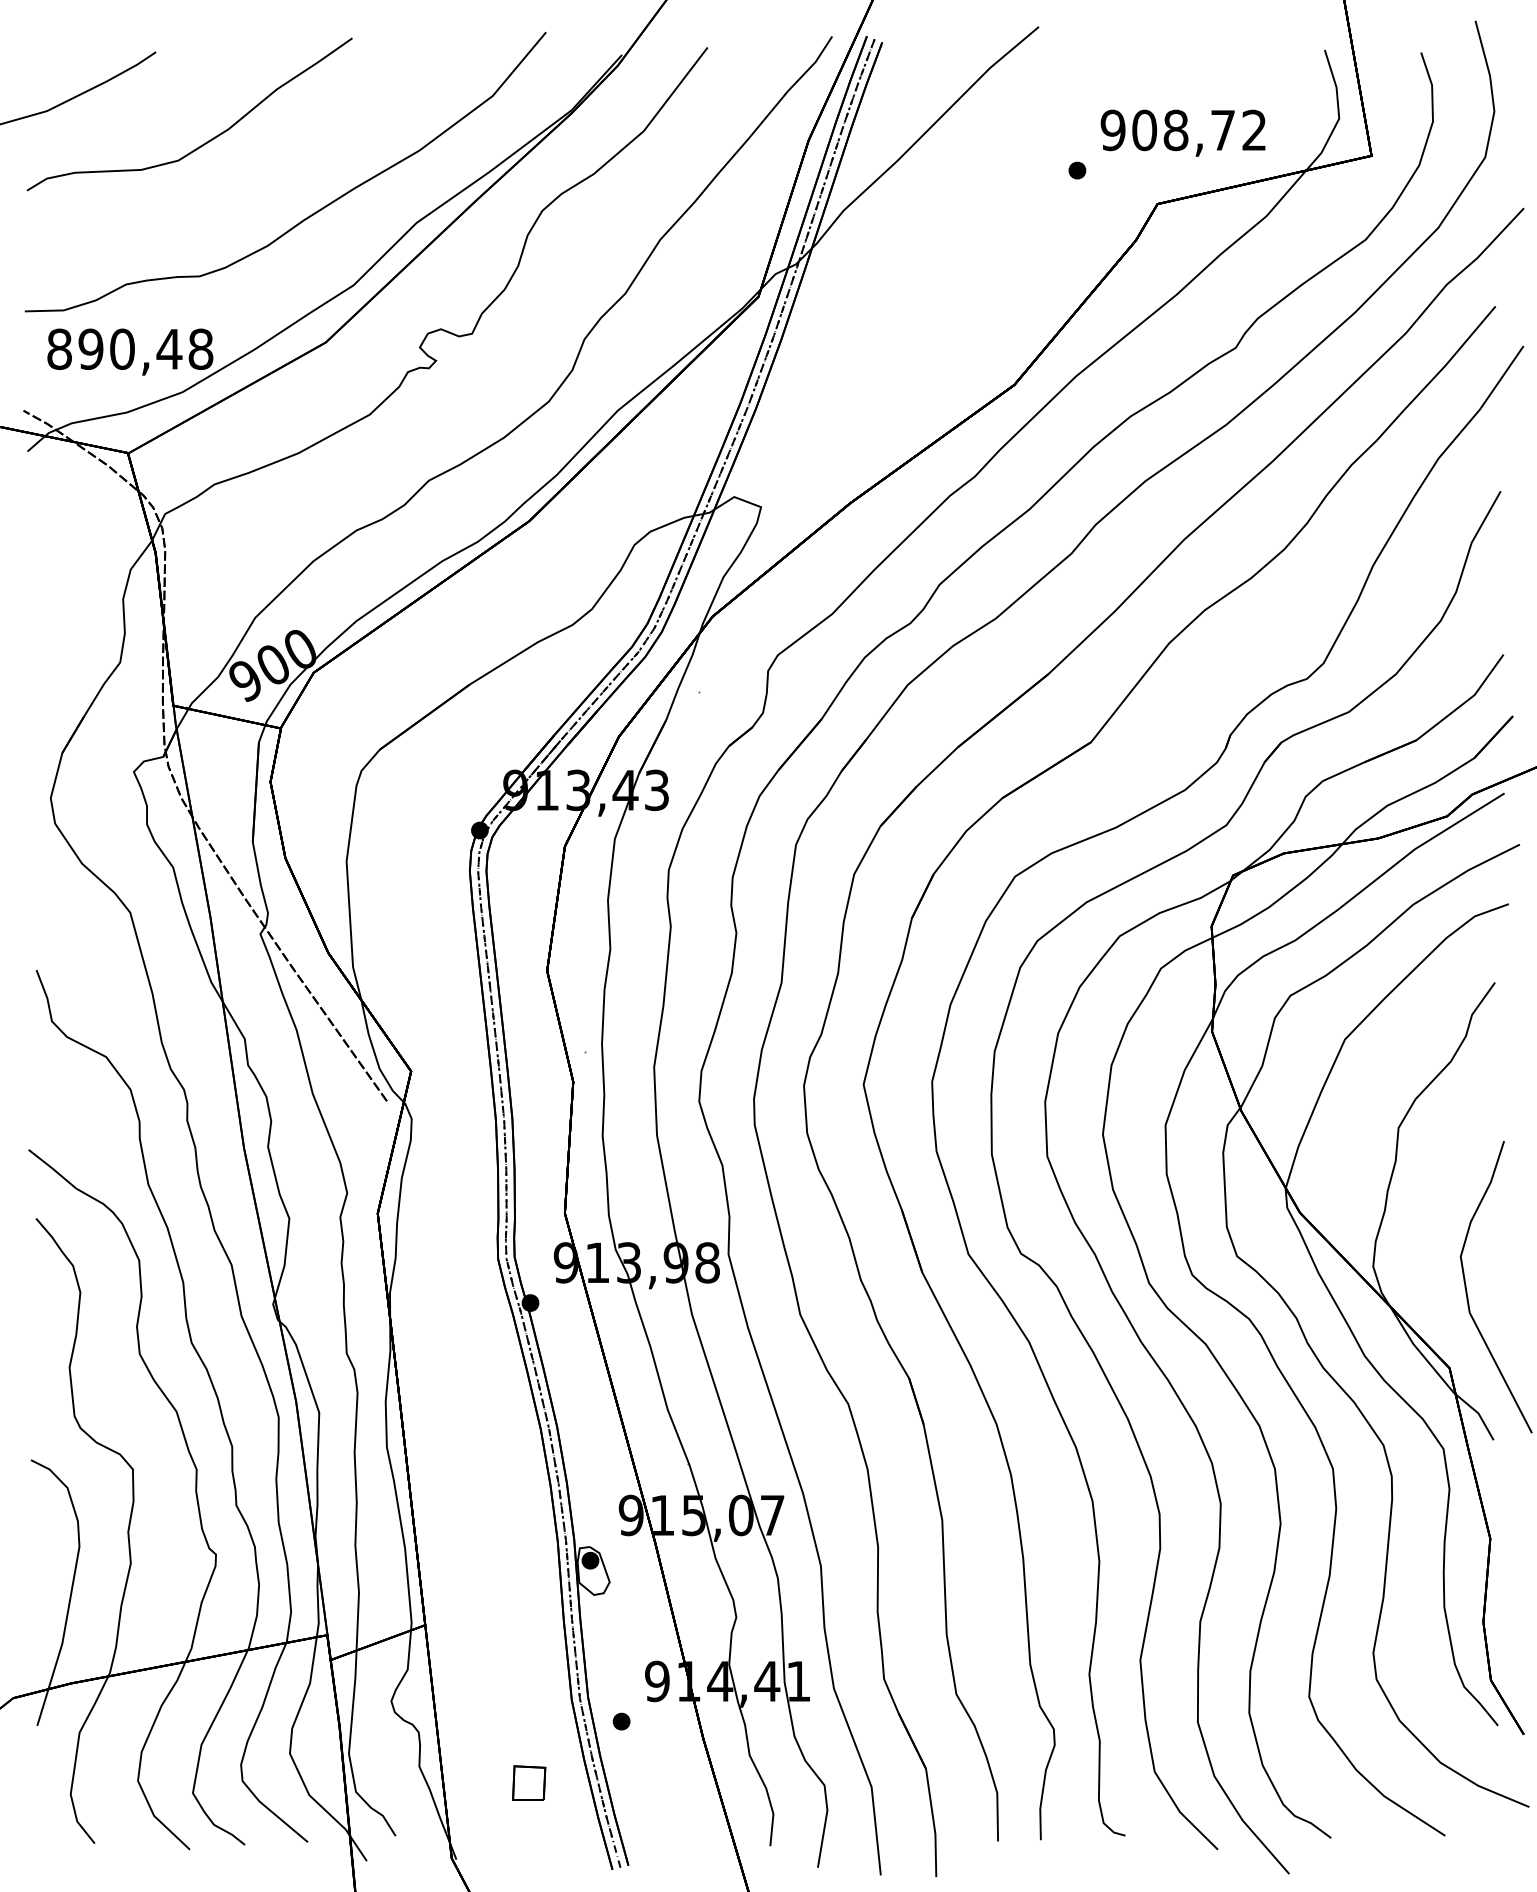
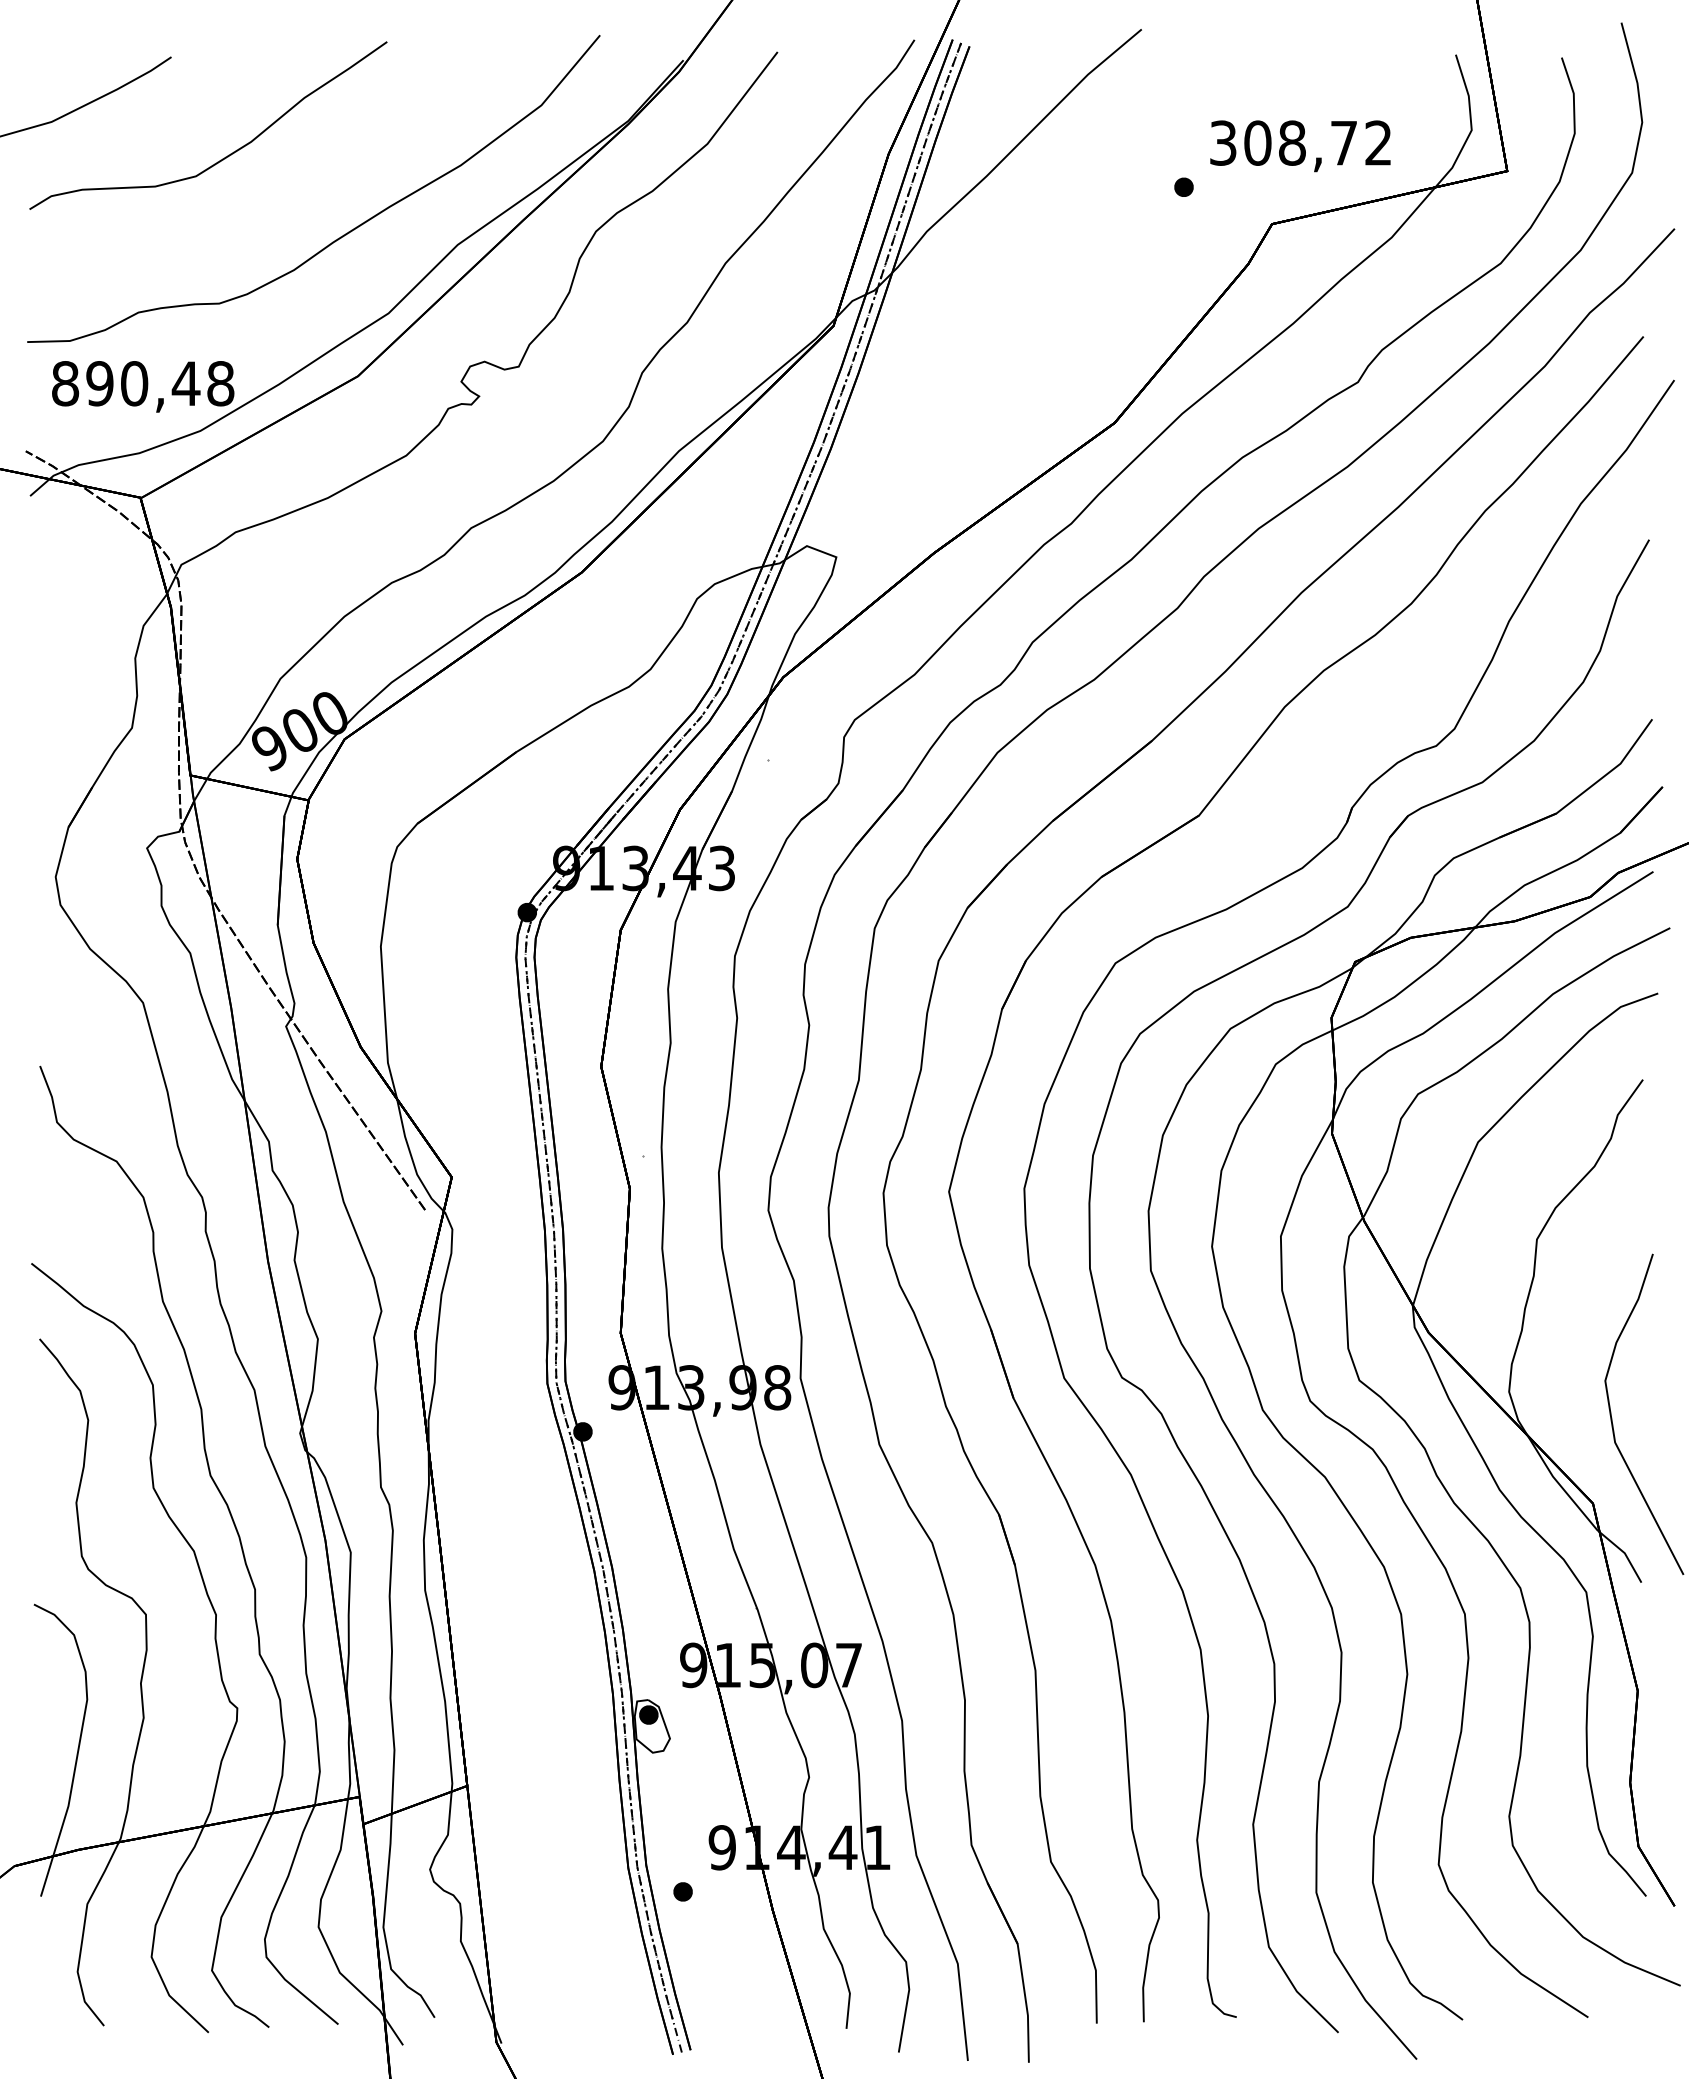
text: (1112, 129) -> (1222, 142), 908,72 -> 308,72
part: (529, 1782) -> (581, 1958), removed

